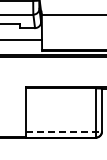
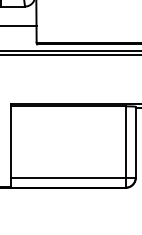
line: (64, 131) -> (73, 177), dashed -> solid

